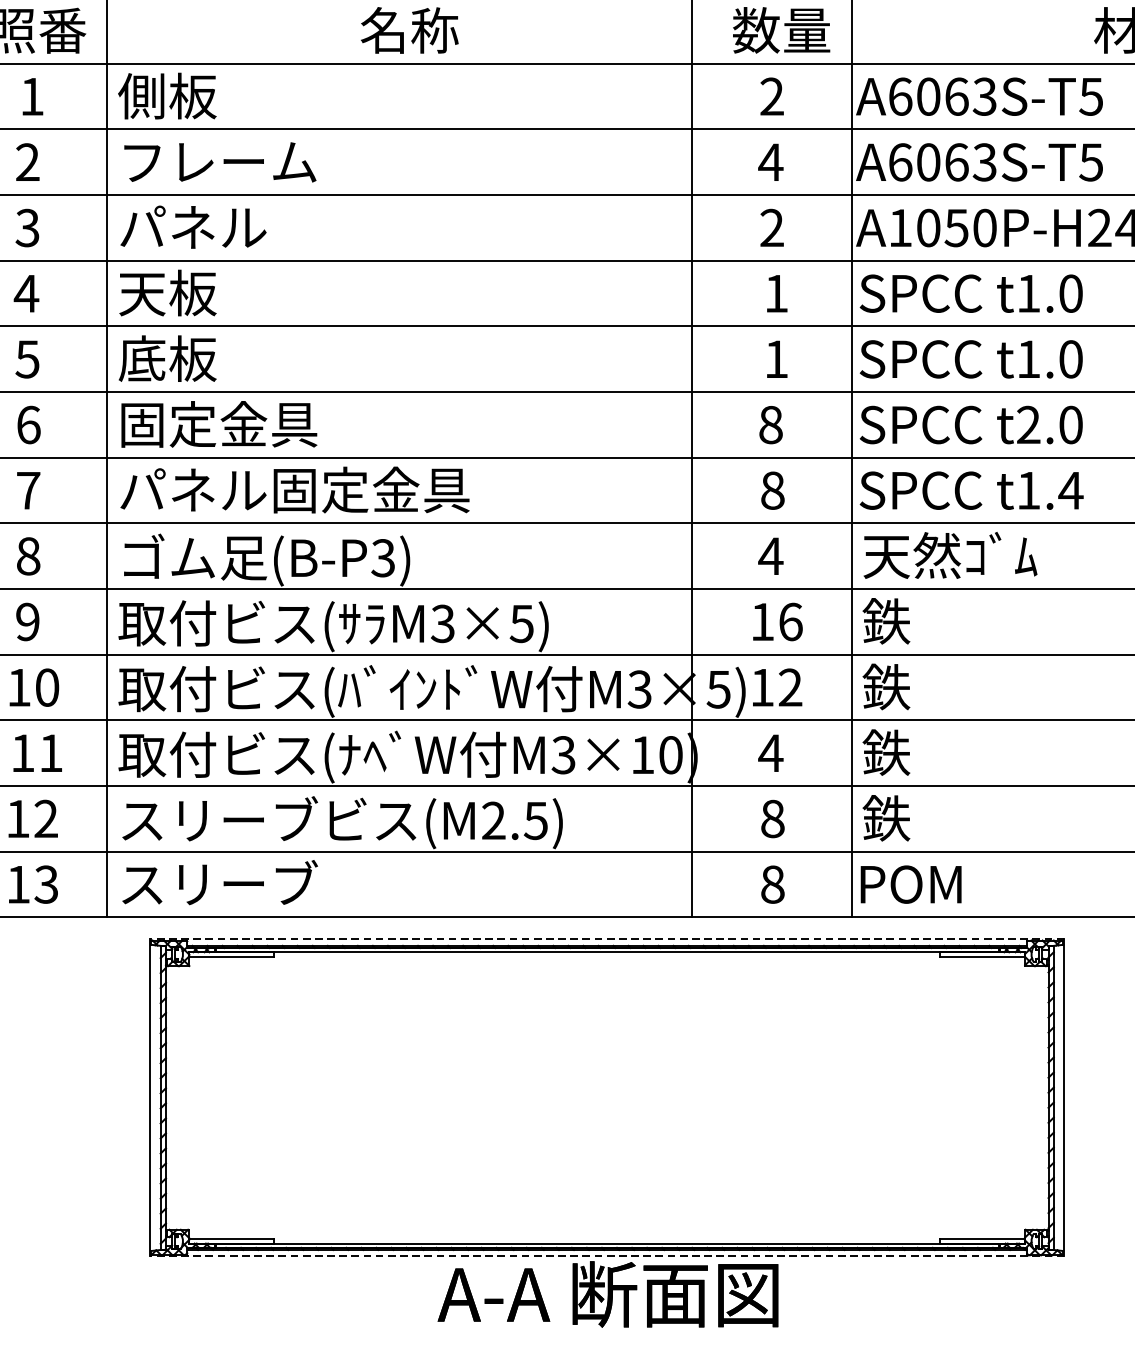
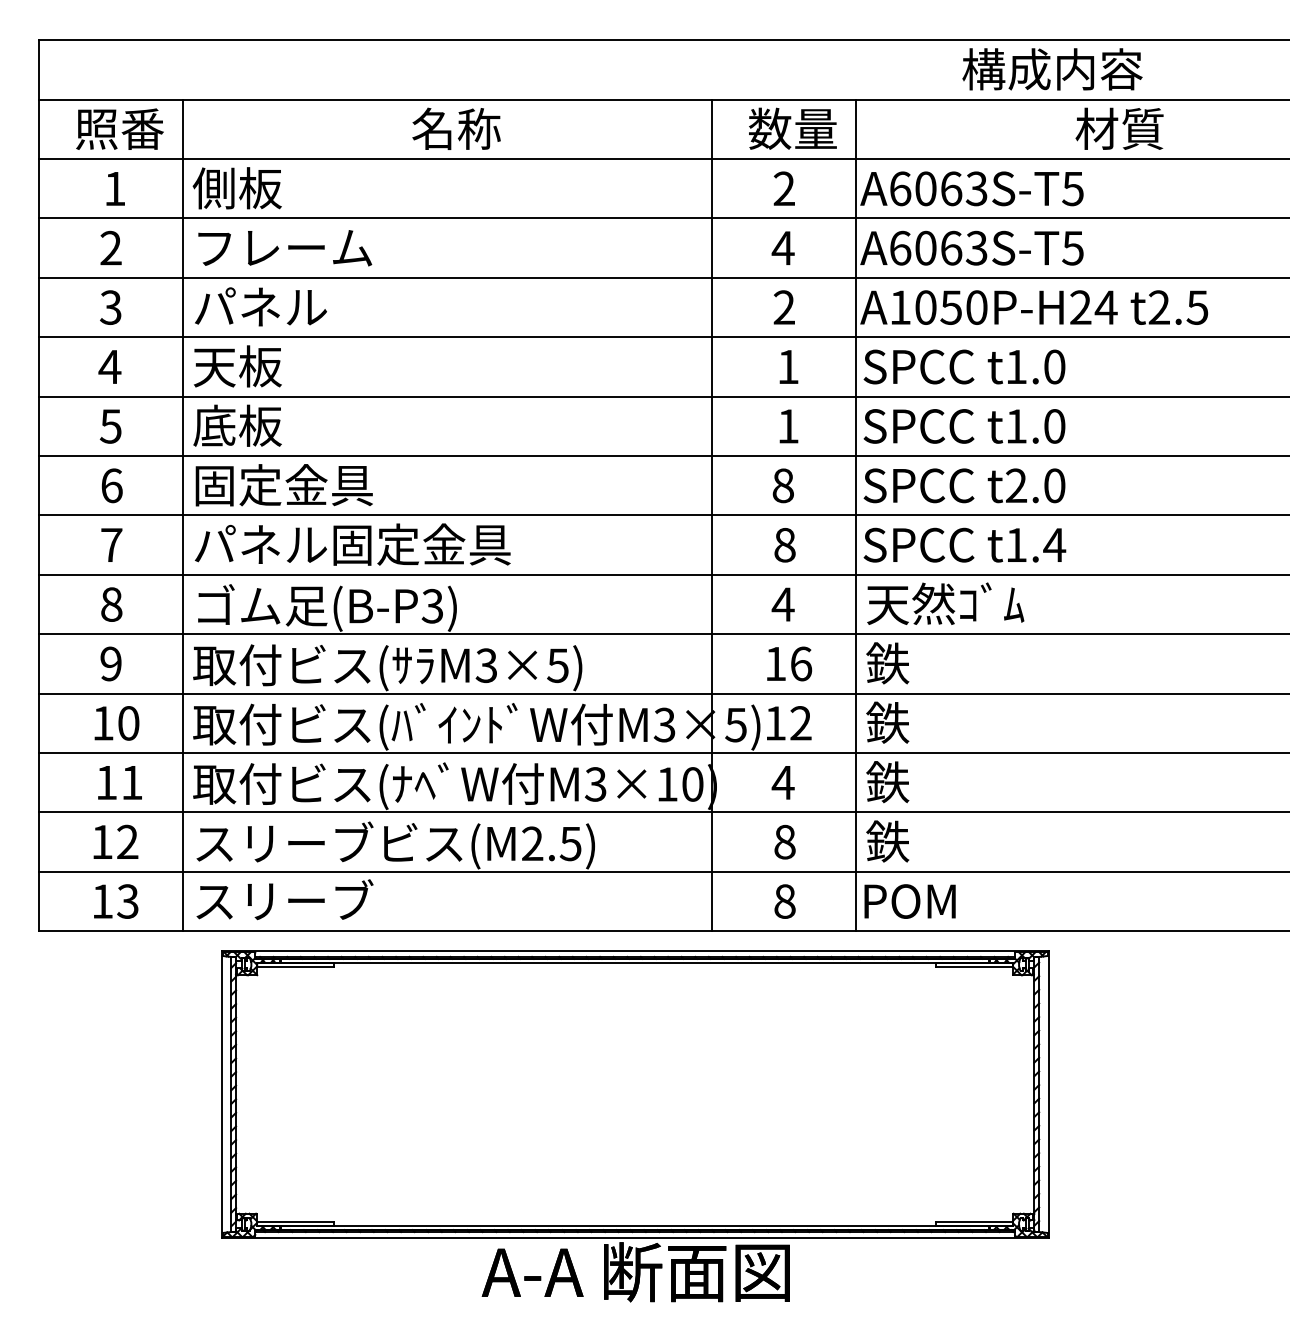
line: (607, 939) -> (635, 951), dashed -> solid
line: (607, 1256) -> (635, 1237), dashed -> solid

